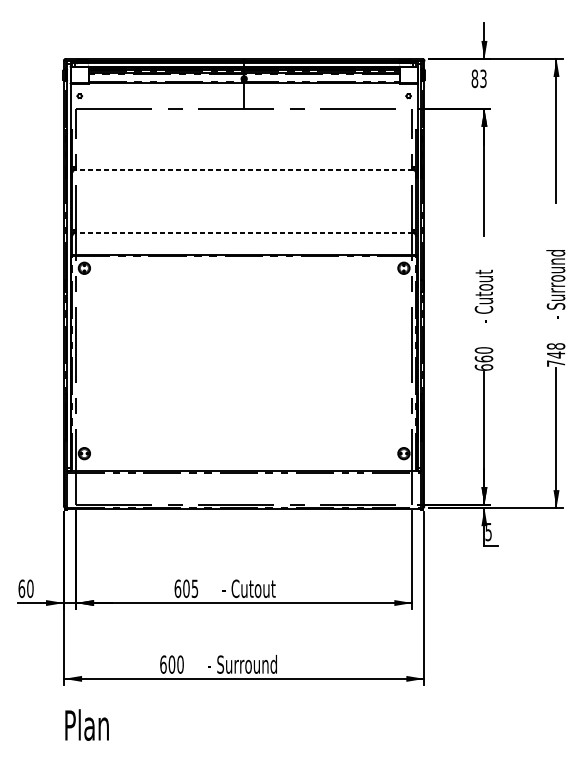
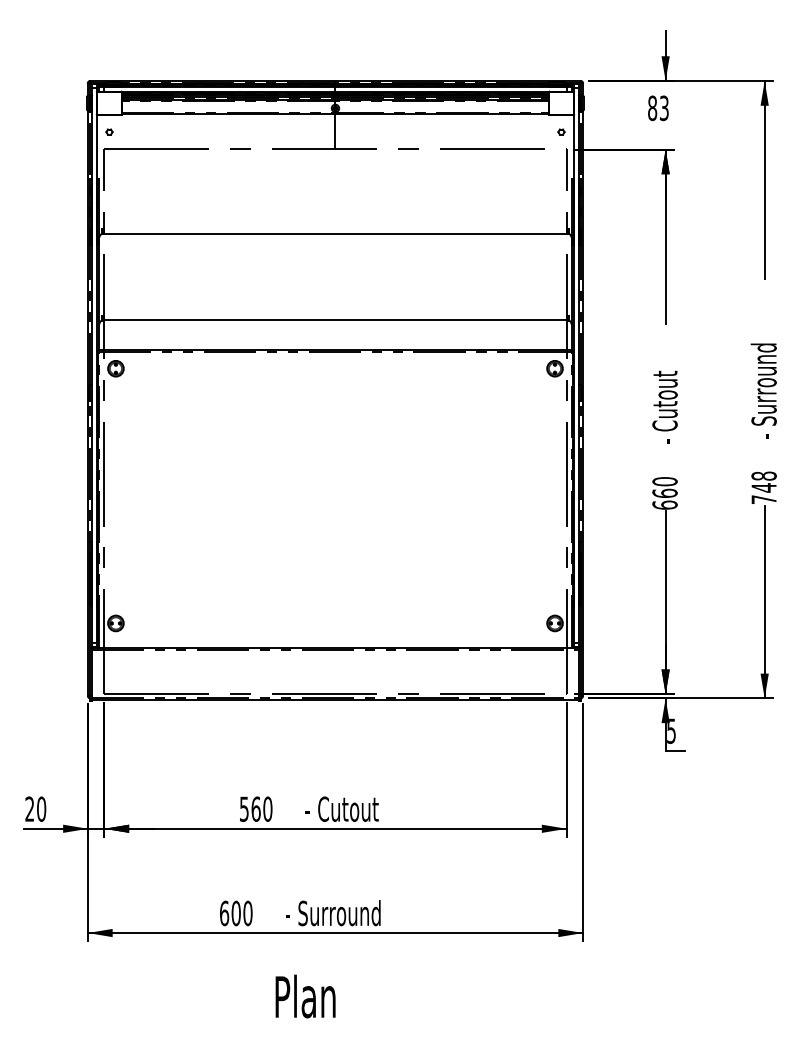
line: (244, 169) -> (335, 233), dashed -> solid
line: (244, 233) -> (335, 320), dashed -> solid
text: (21, 588) -> (29, 808), 60 -> 20
text: (185, 588) -> (255, 808), 605 -> 560
text: (87, 725) -> (305, 996), moved

